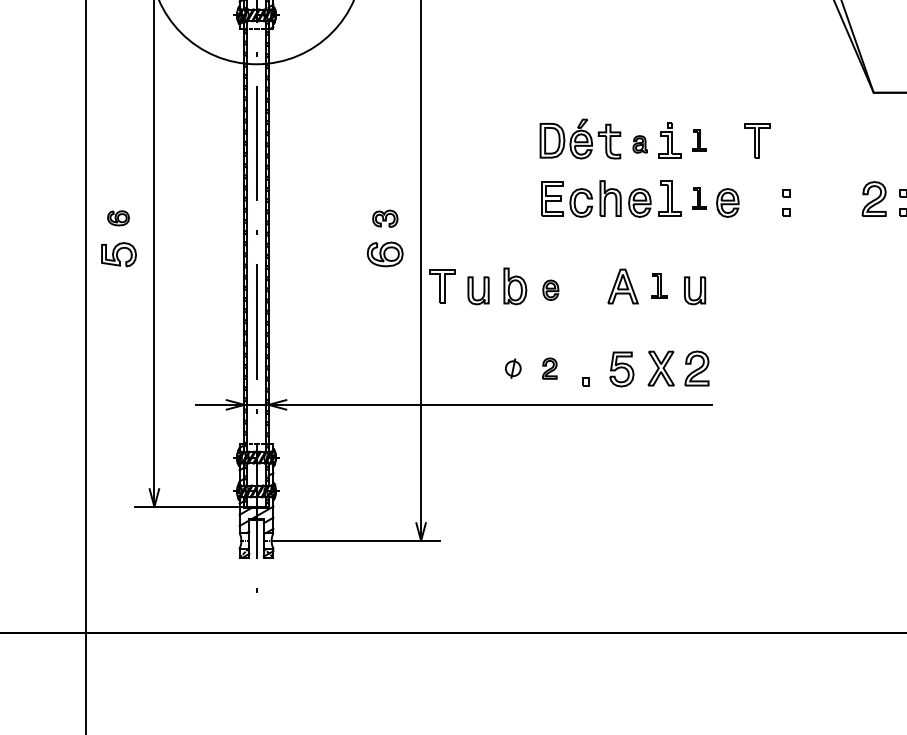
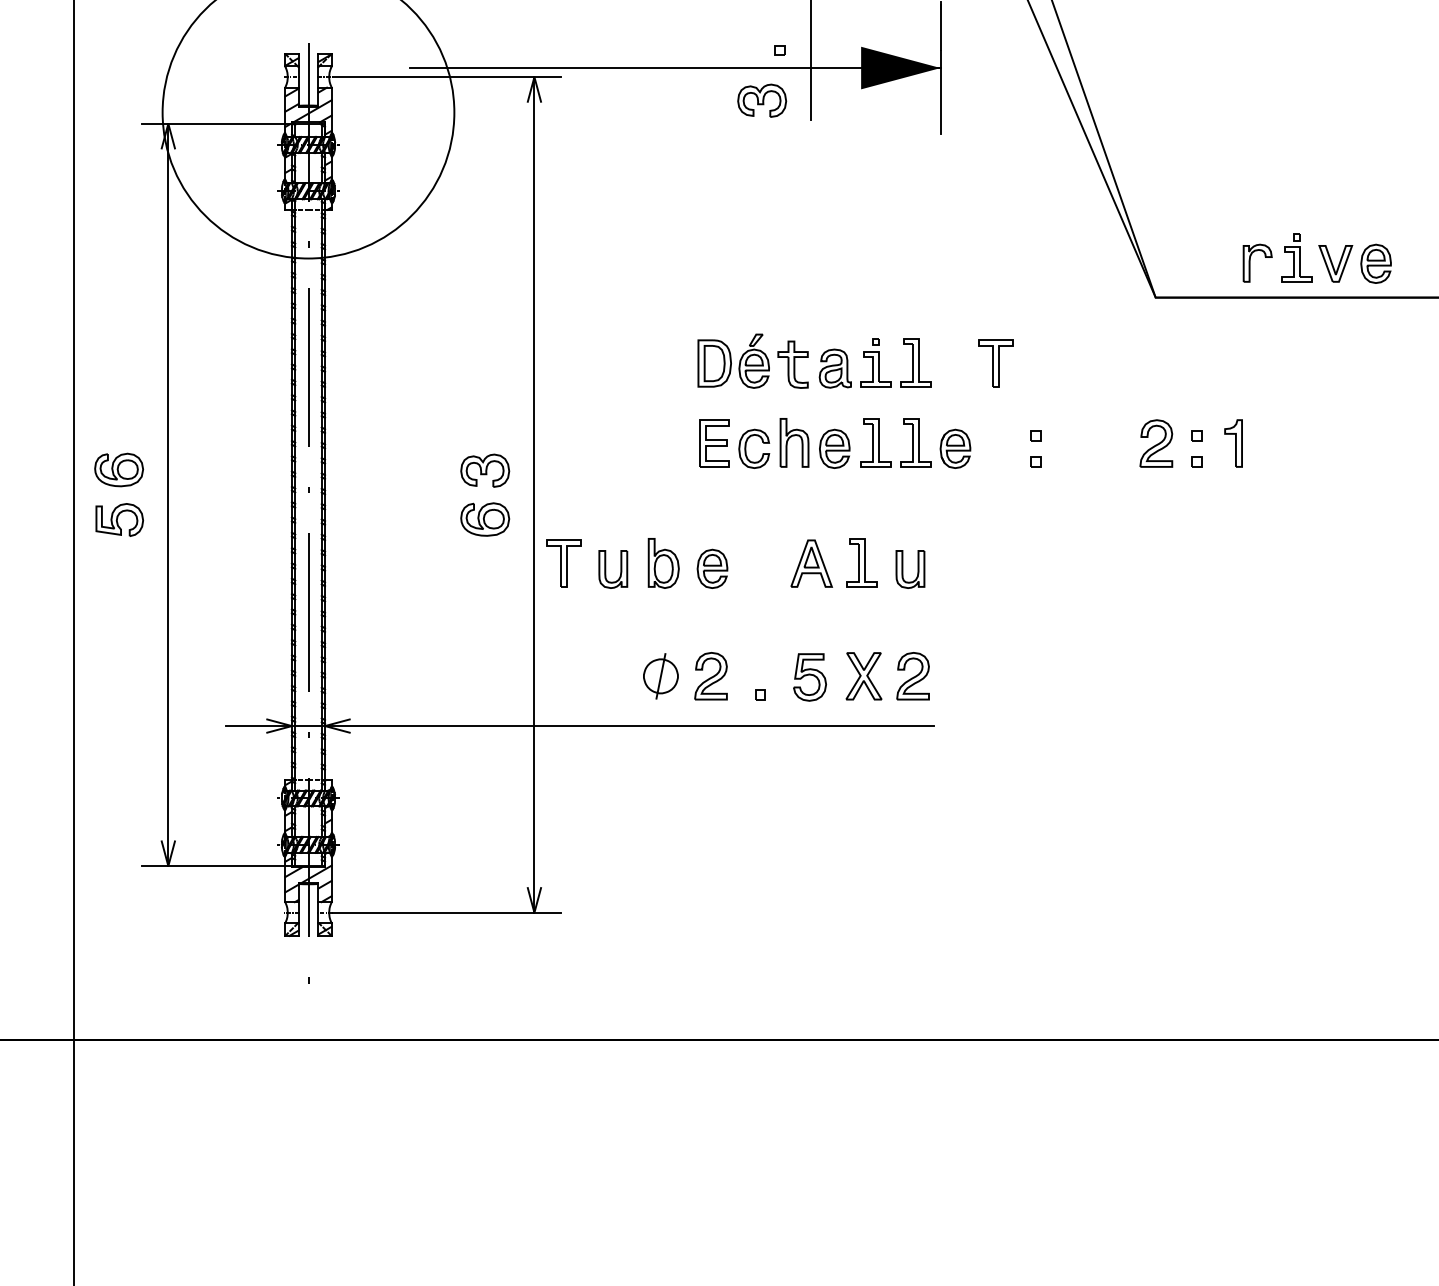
part: (698, 140) -> (915, 362), size x1.67
part: (639, 144) -> (834, 368), size x1.67
part: (698, 198) -> (915, 442), size x1.67
part: (118, 217) -> (118, 469), size x1.67
part: (385, 218) -> (485, 470), size x1.43
part: (659, 285) -> (861, 562), size x1.43
part: (550, 290) -> (712, 568), size x1.43
part: (512, 368) -> (660, 676), size x1.67
part: (549, 368) -> (710, 676), size x1.67

